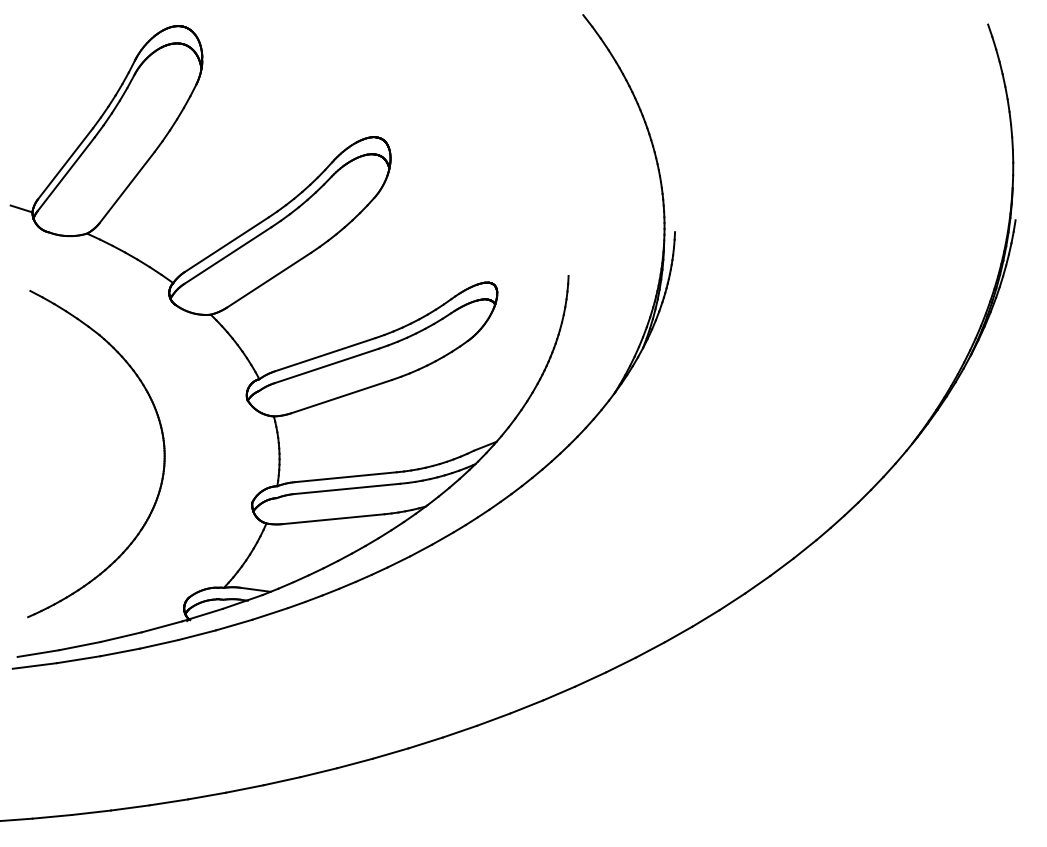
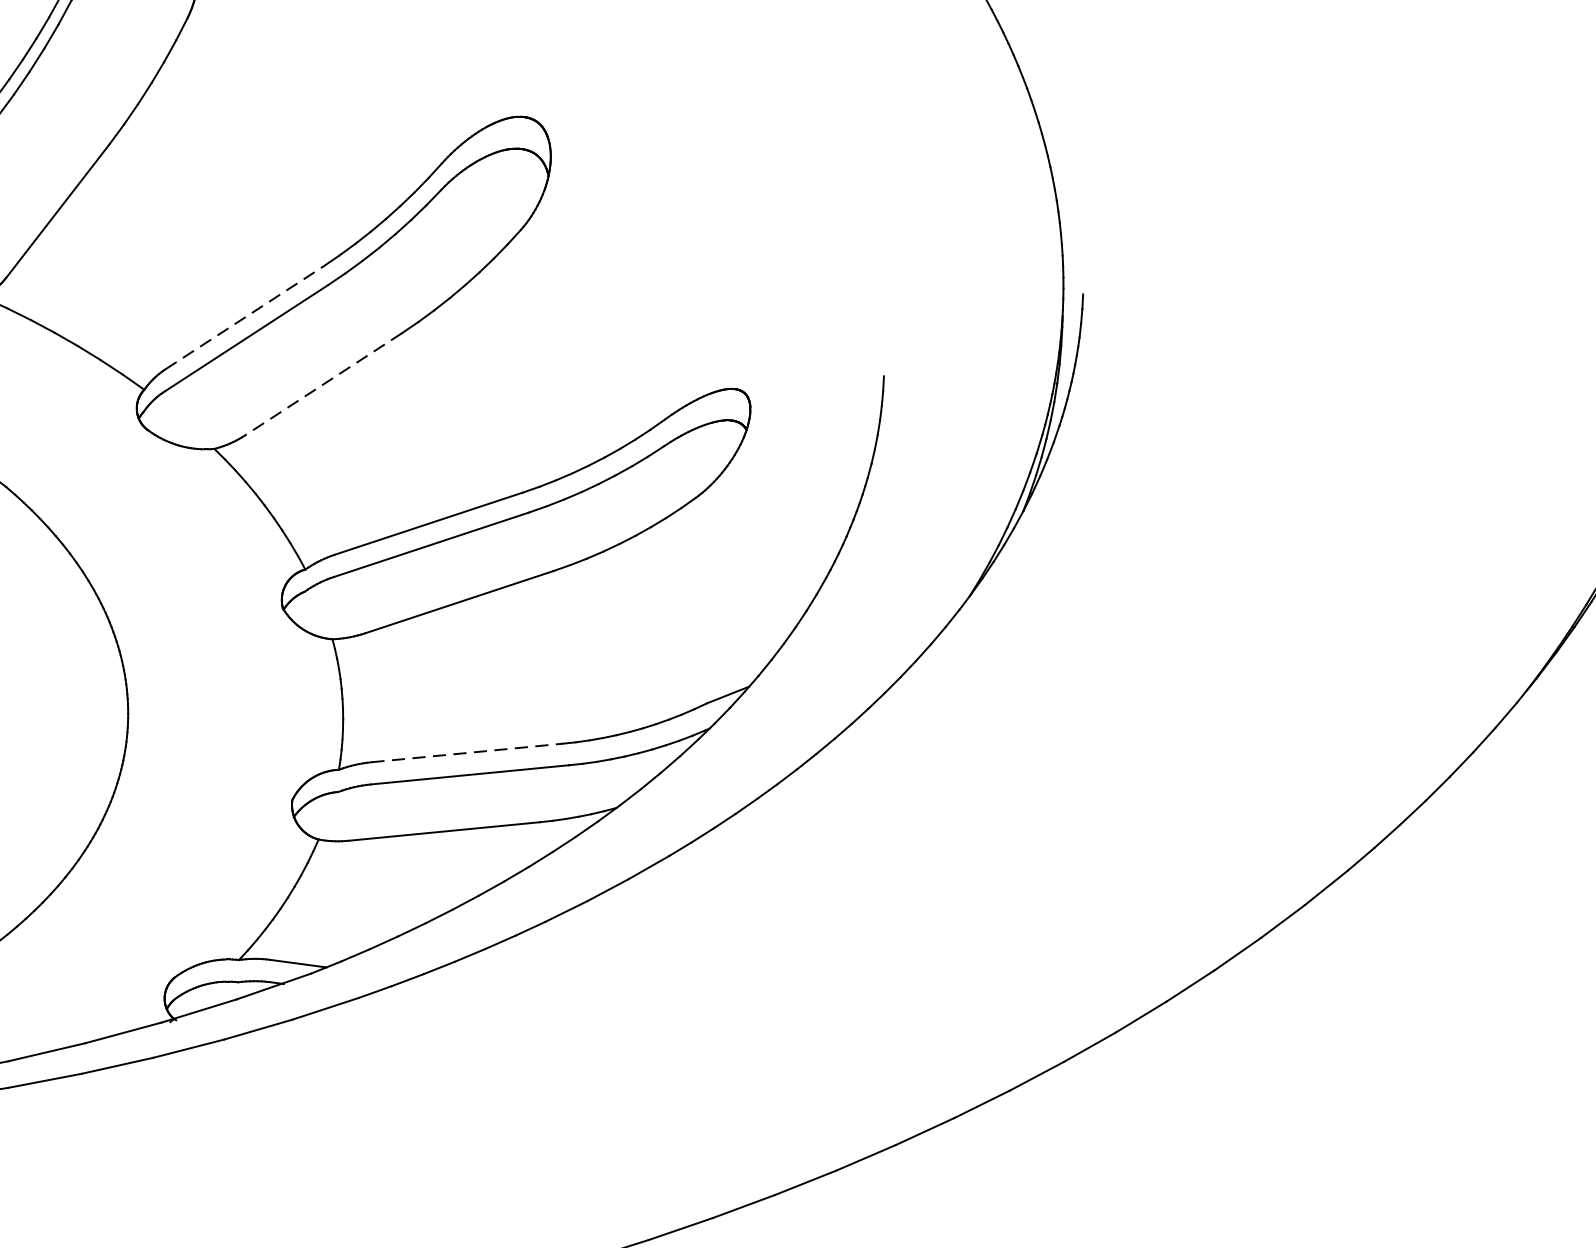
line: (227, 244) -> (245, 317), solid -> dashed
line: (268, 280) -> (322, 384), solid -> dashed
line: (346, 477) -> (468, 753), solid -> dashed

